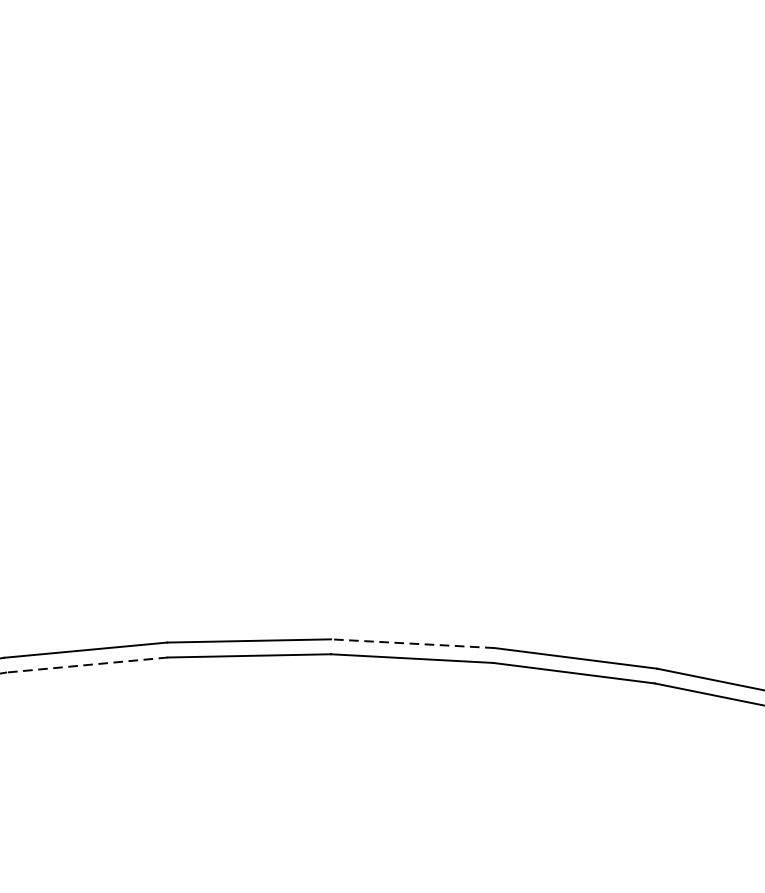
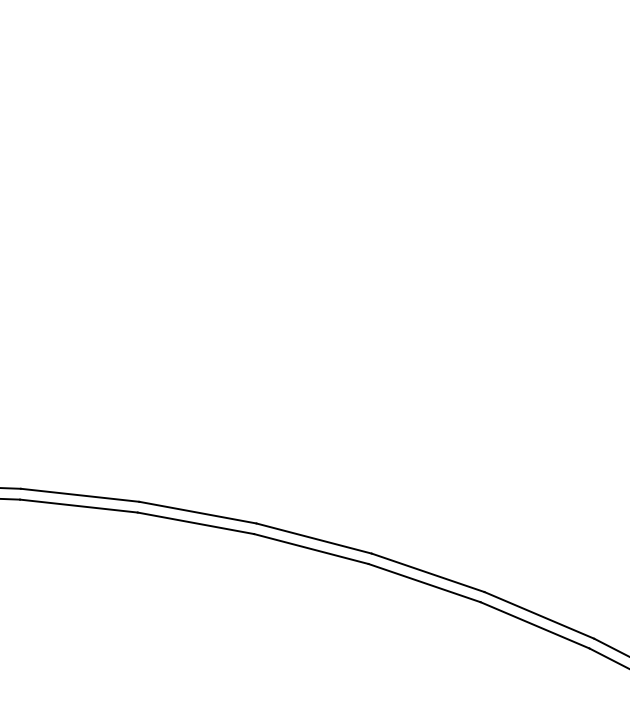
line: (413, 643) -> (314, 538), dashed -> solid
line: (86, 665) -> (78, 506), dashed -> solid

